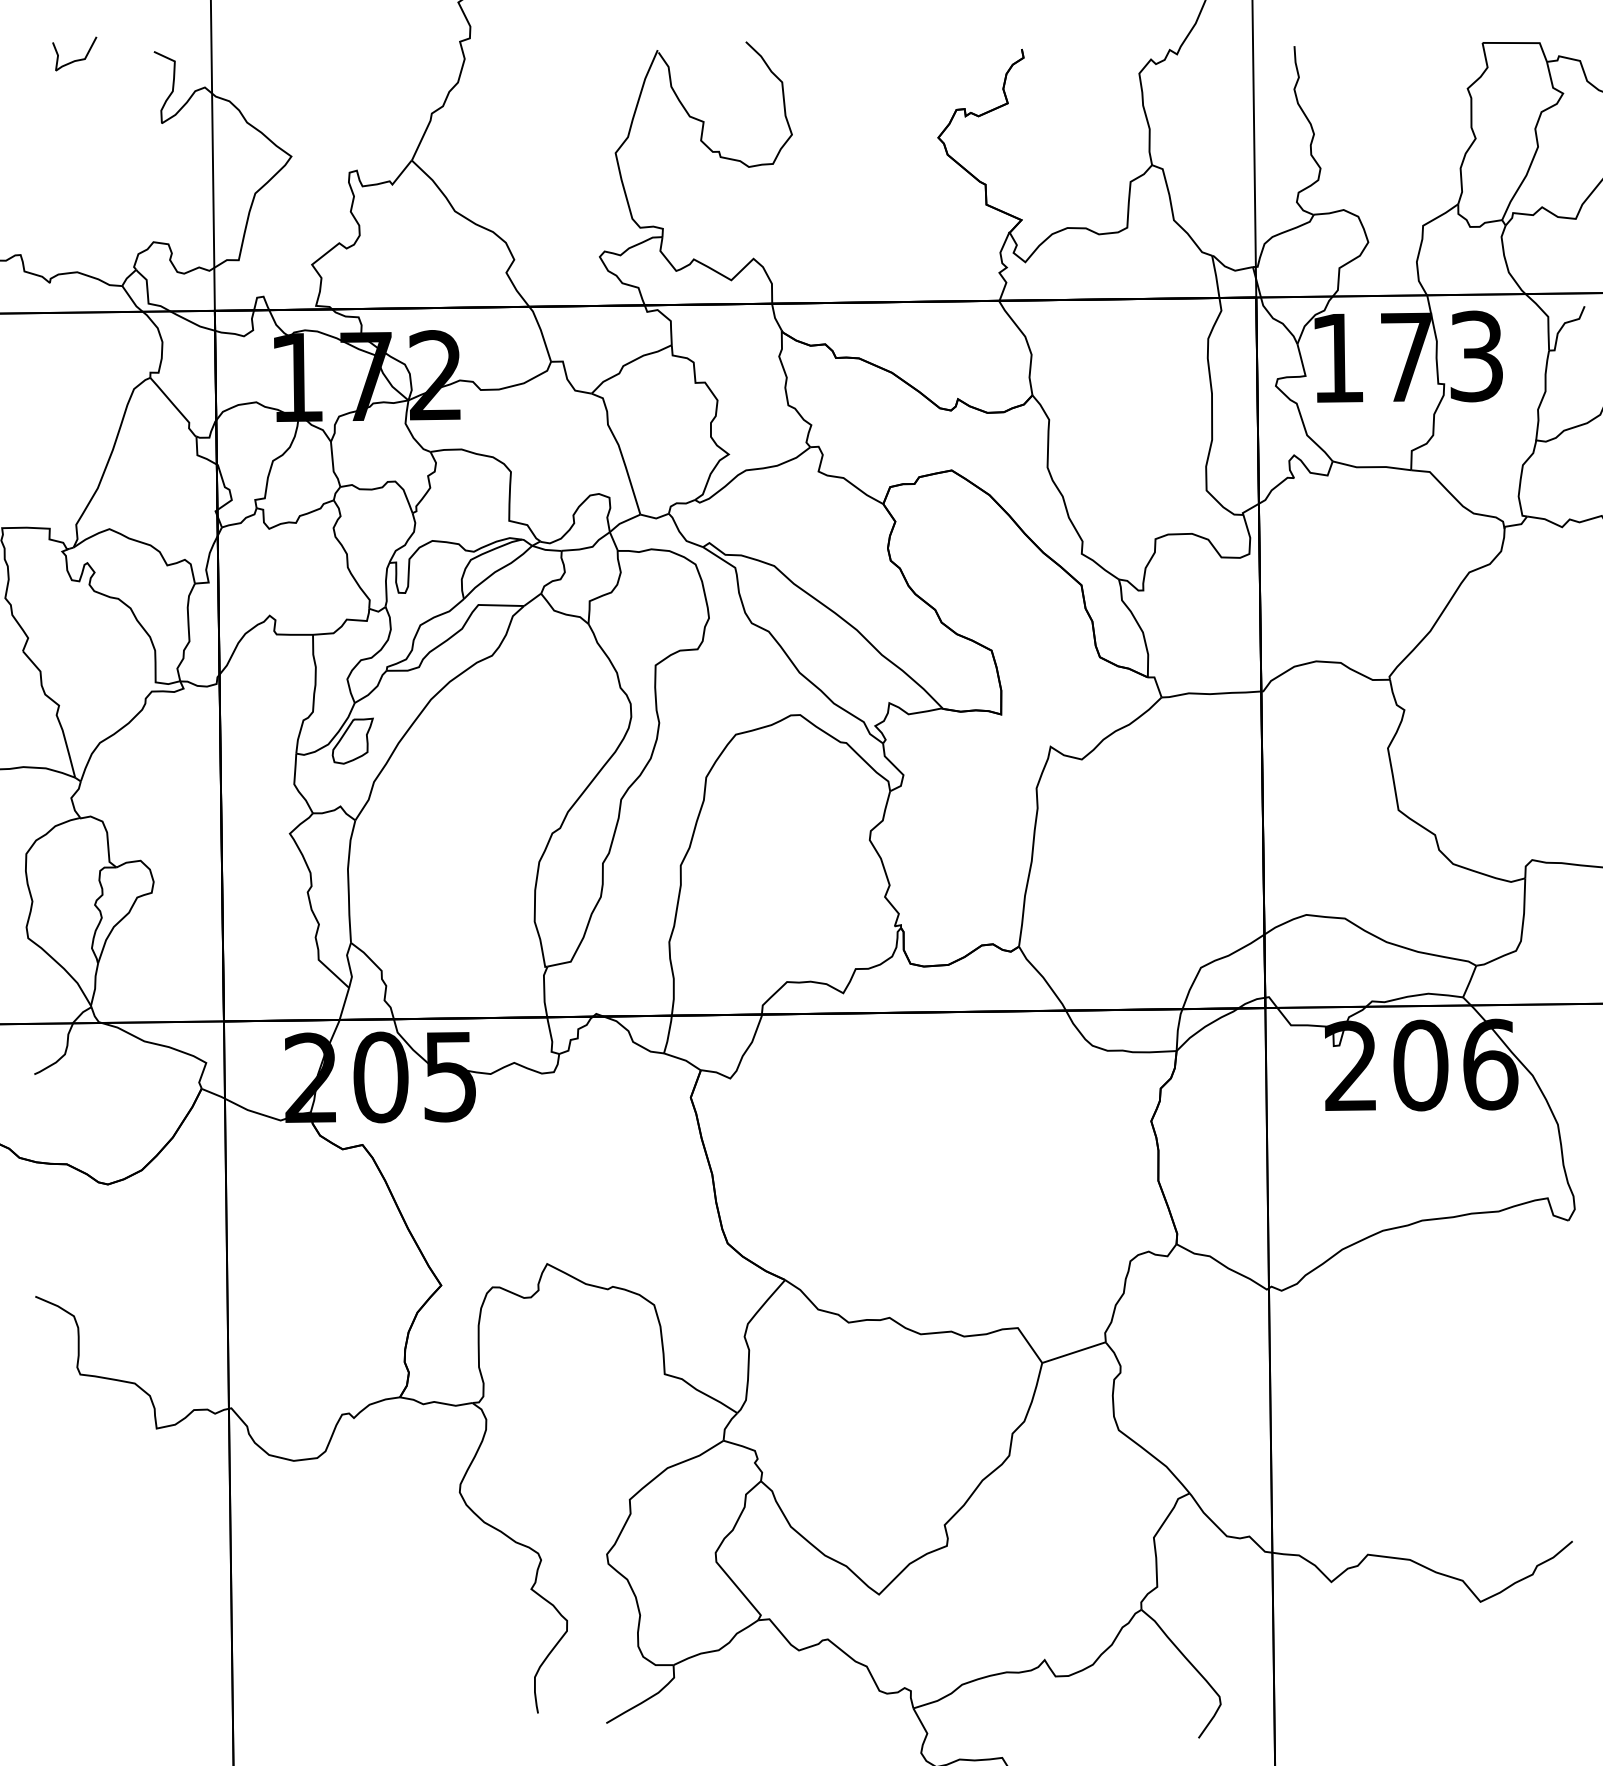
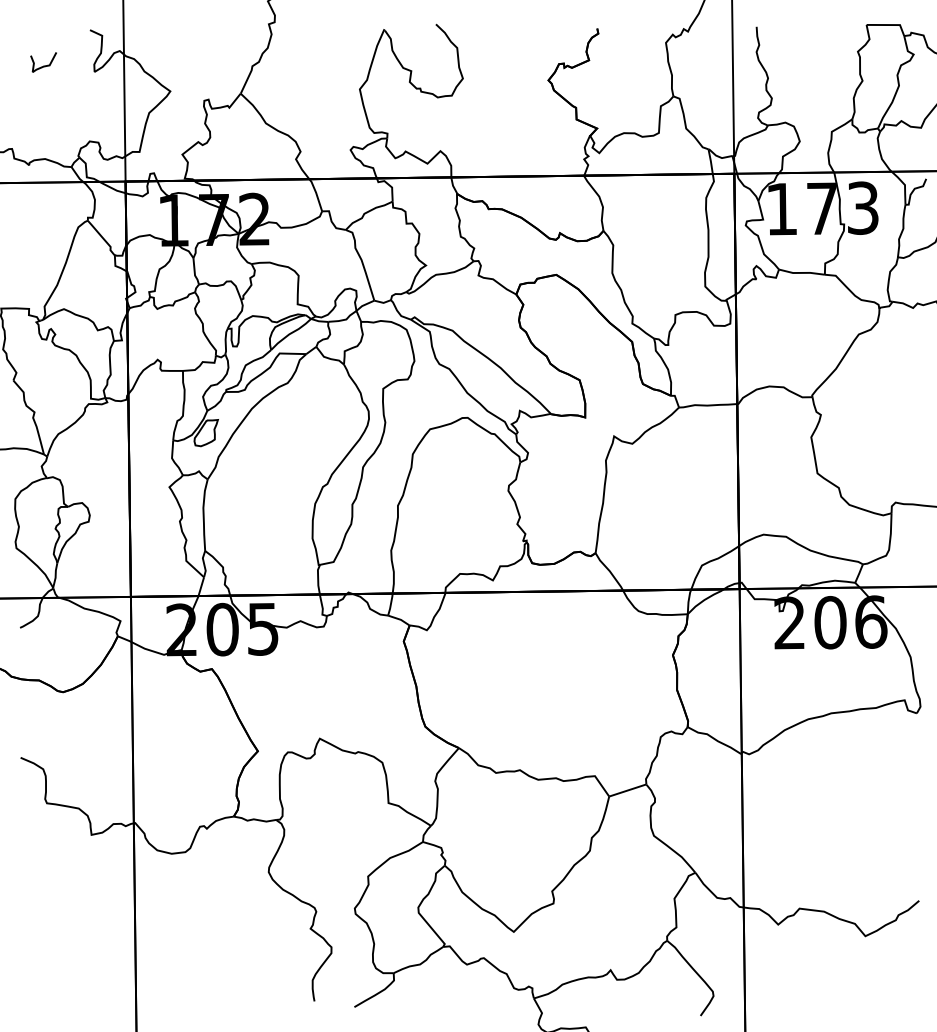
curve: (74, 59) -> (43, 65), moved

